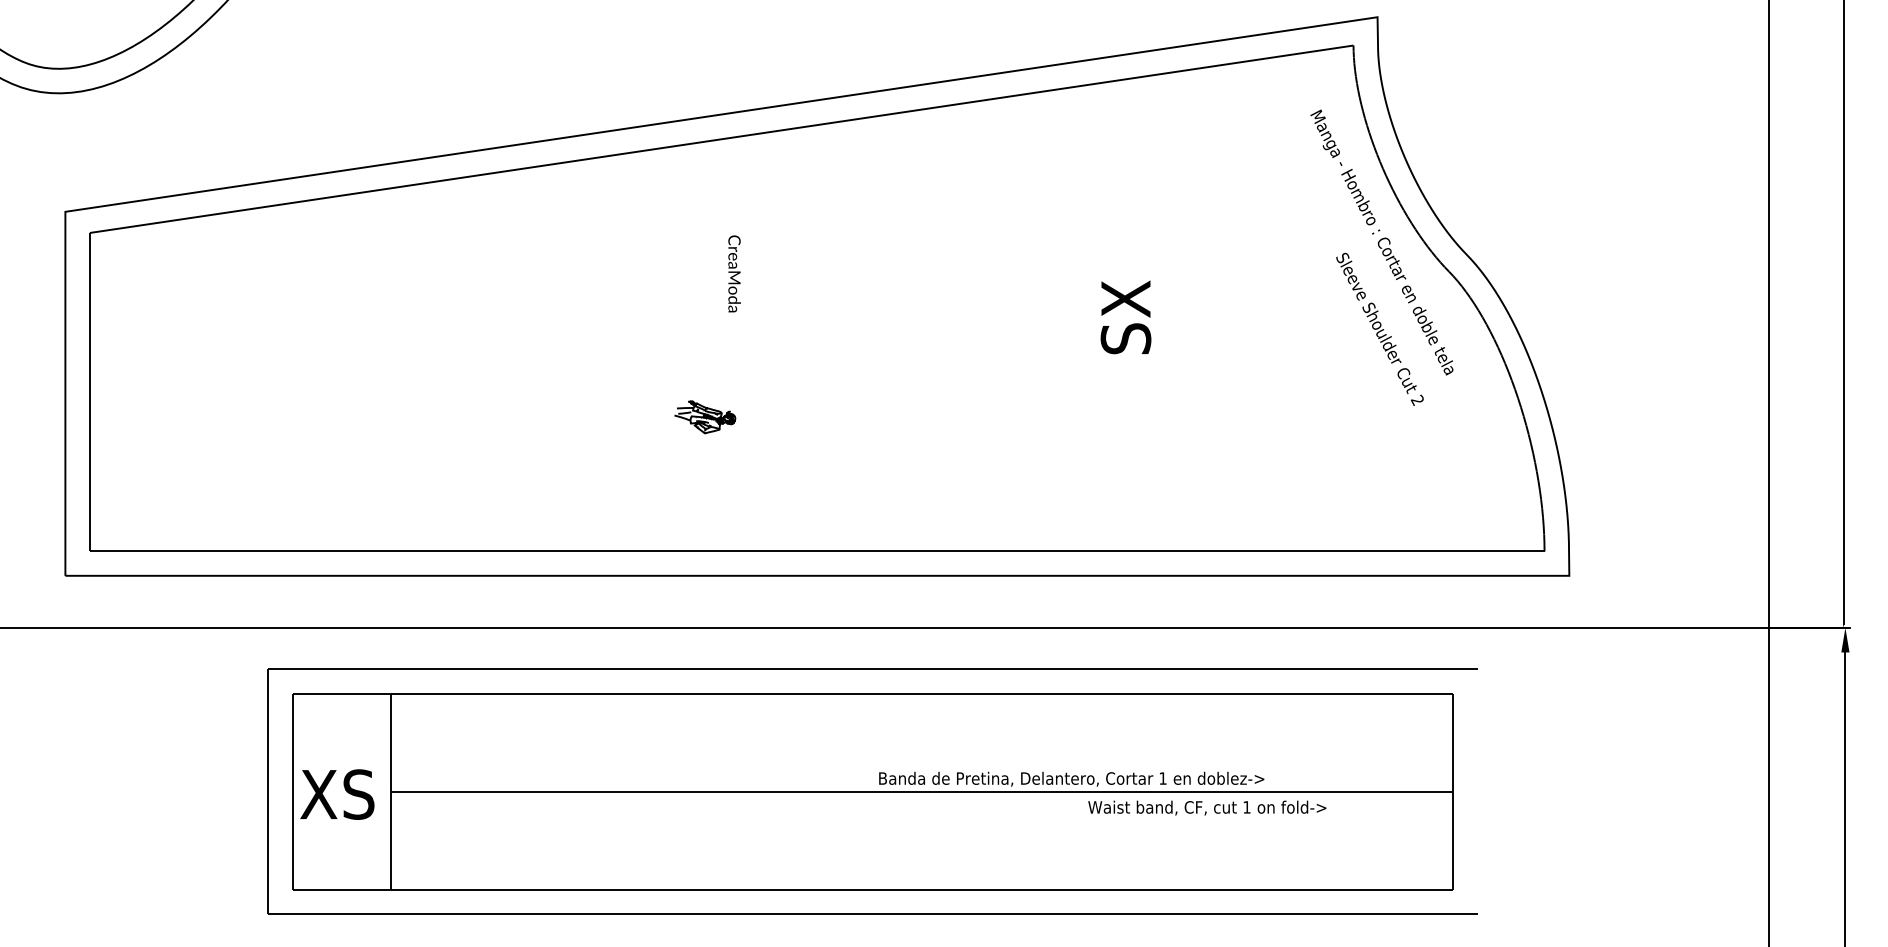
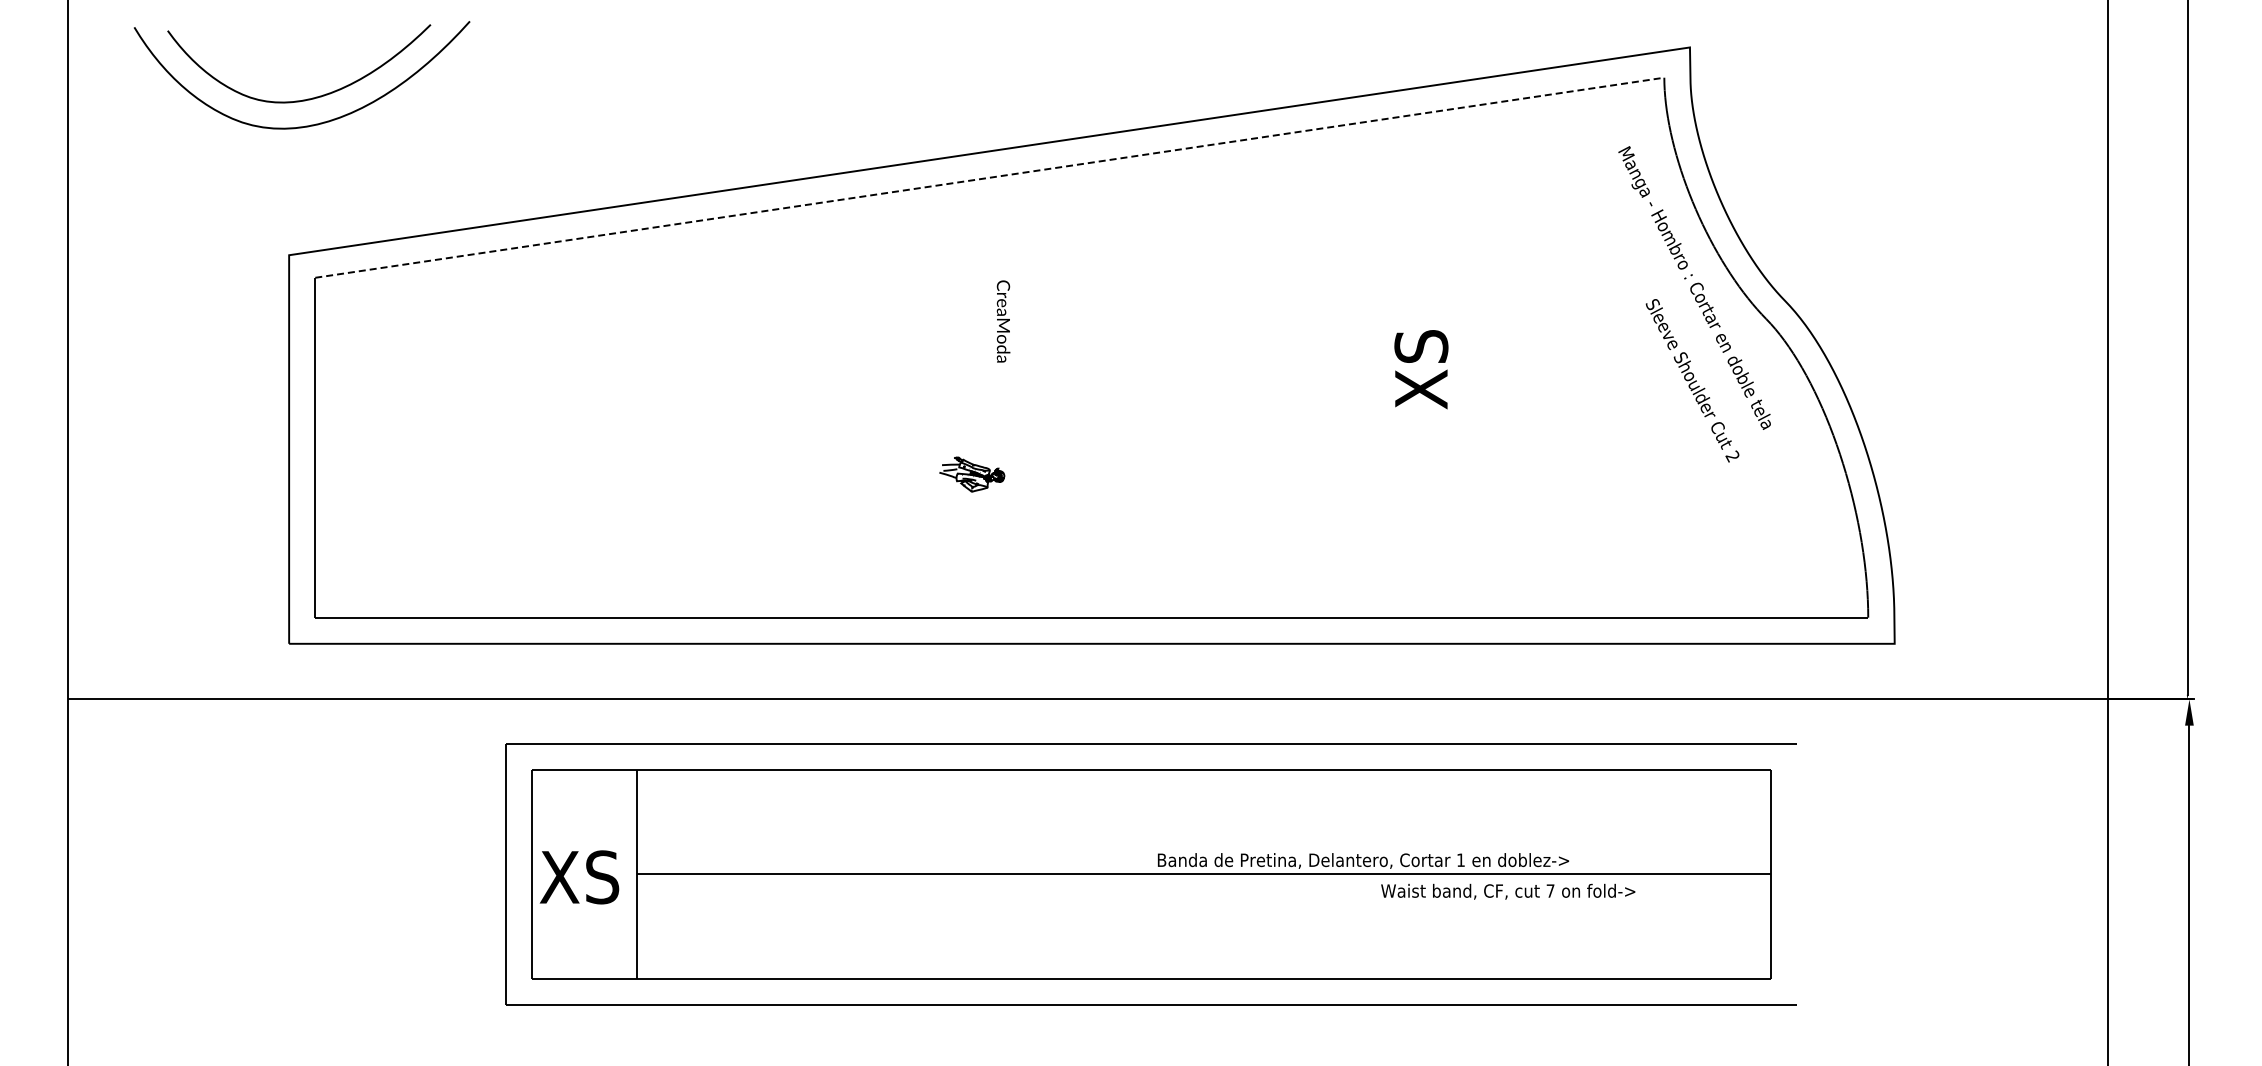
line: (721, 139) -> (989, 177), solid -> dashed
text: (1126, 317) -> (1421, 368), SX -> XS
text: (1246, 806) -> (1550, 890), 1 -> 7

